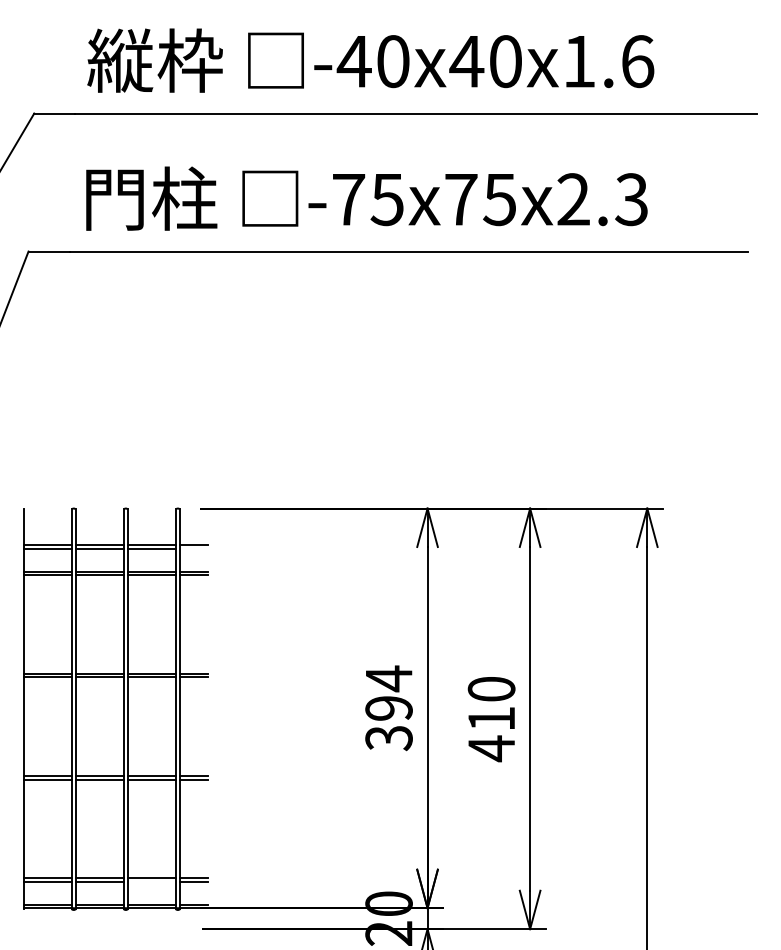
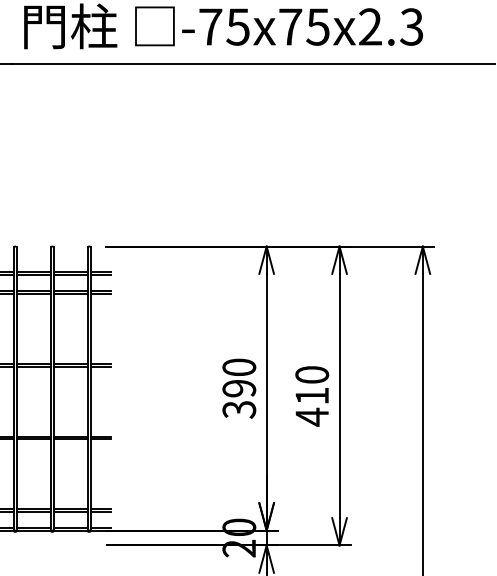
line: (193, 548) -> (100, 274), added
text: (388, 678) -> (238, 367), 394 -> 390
line: (151, 881) -> (70, 511), added

